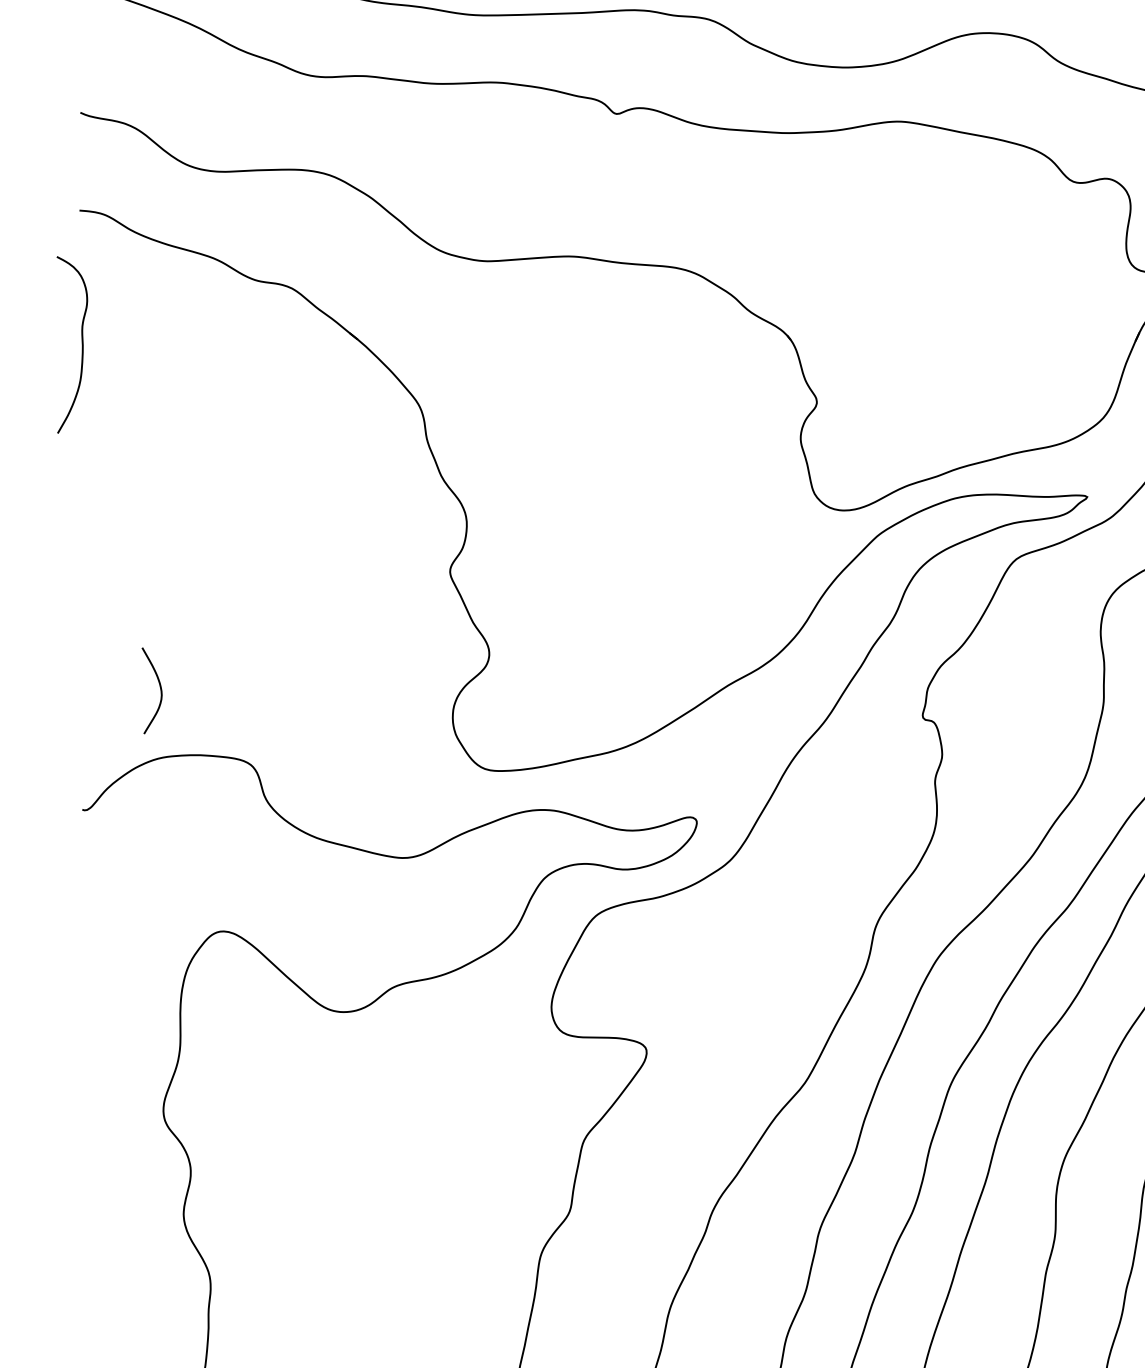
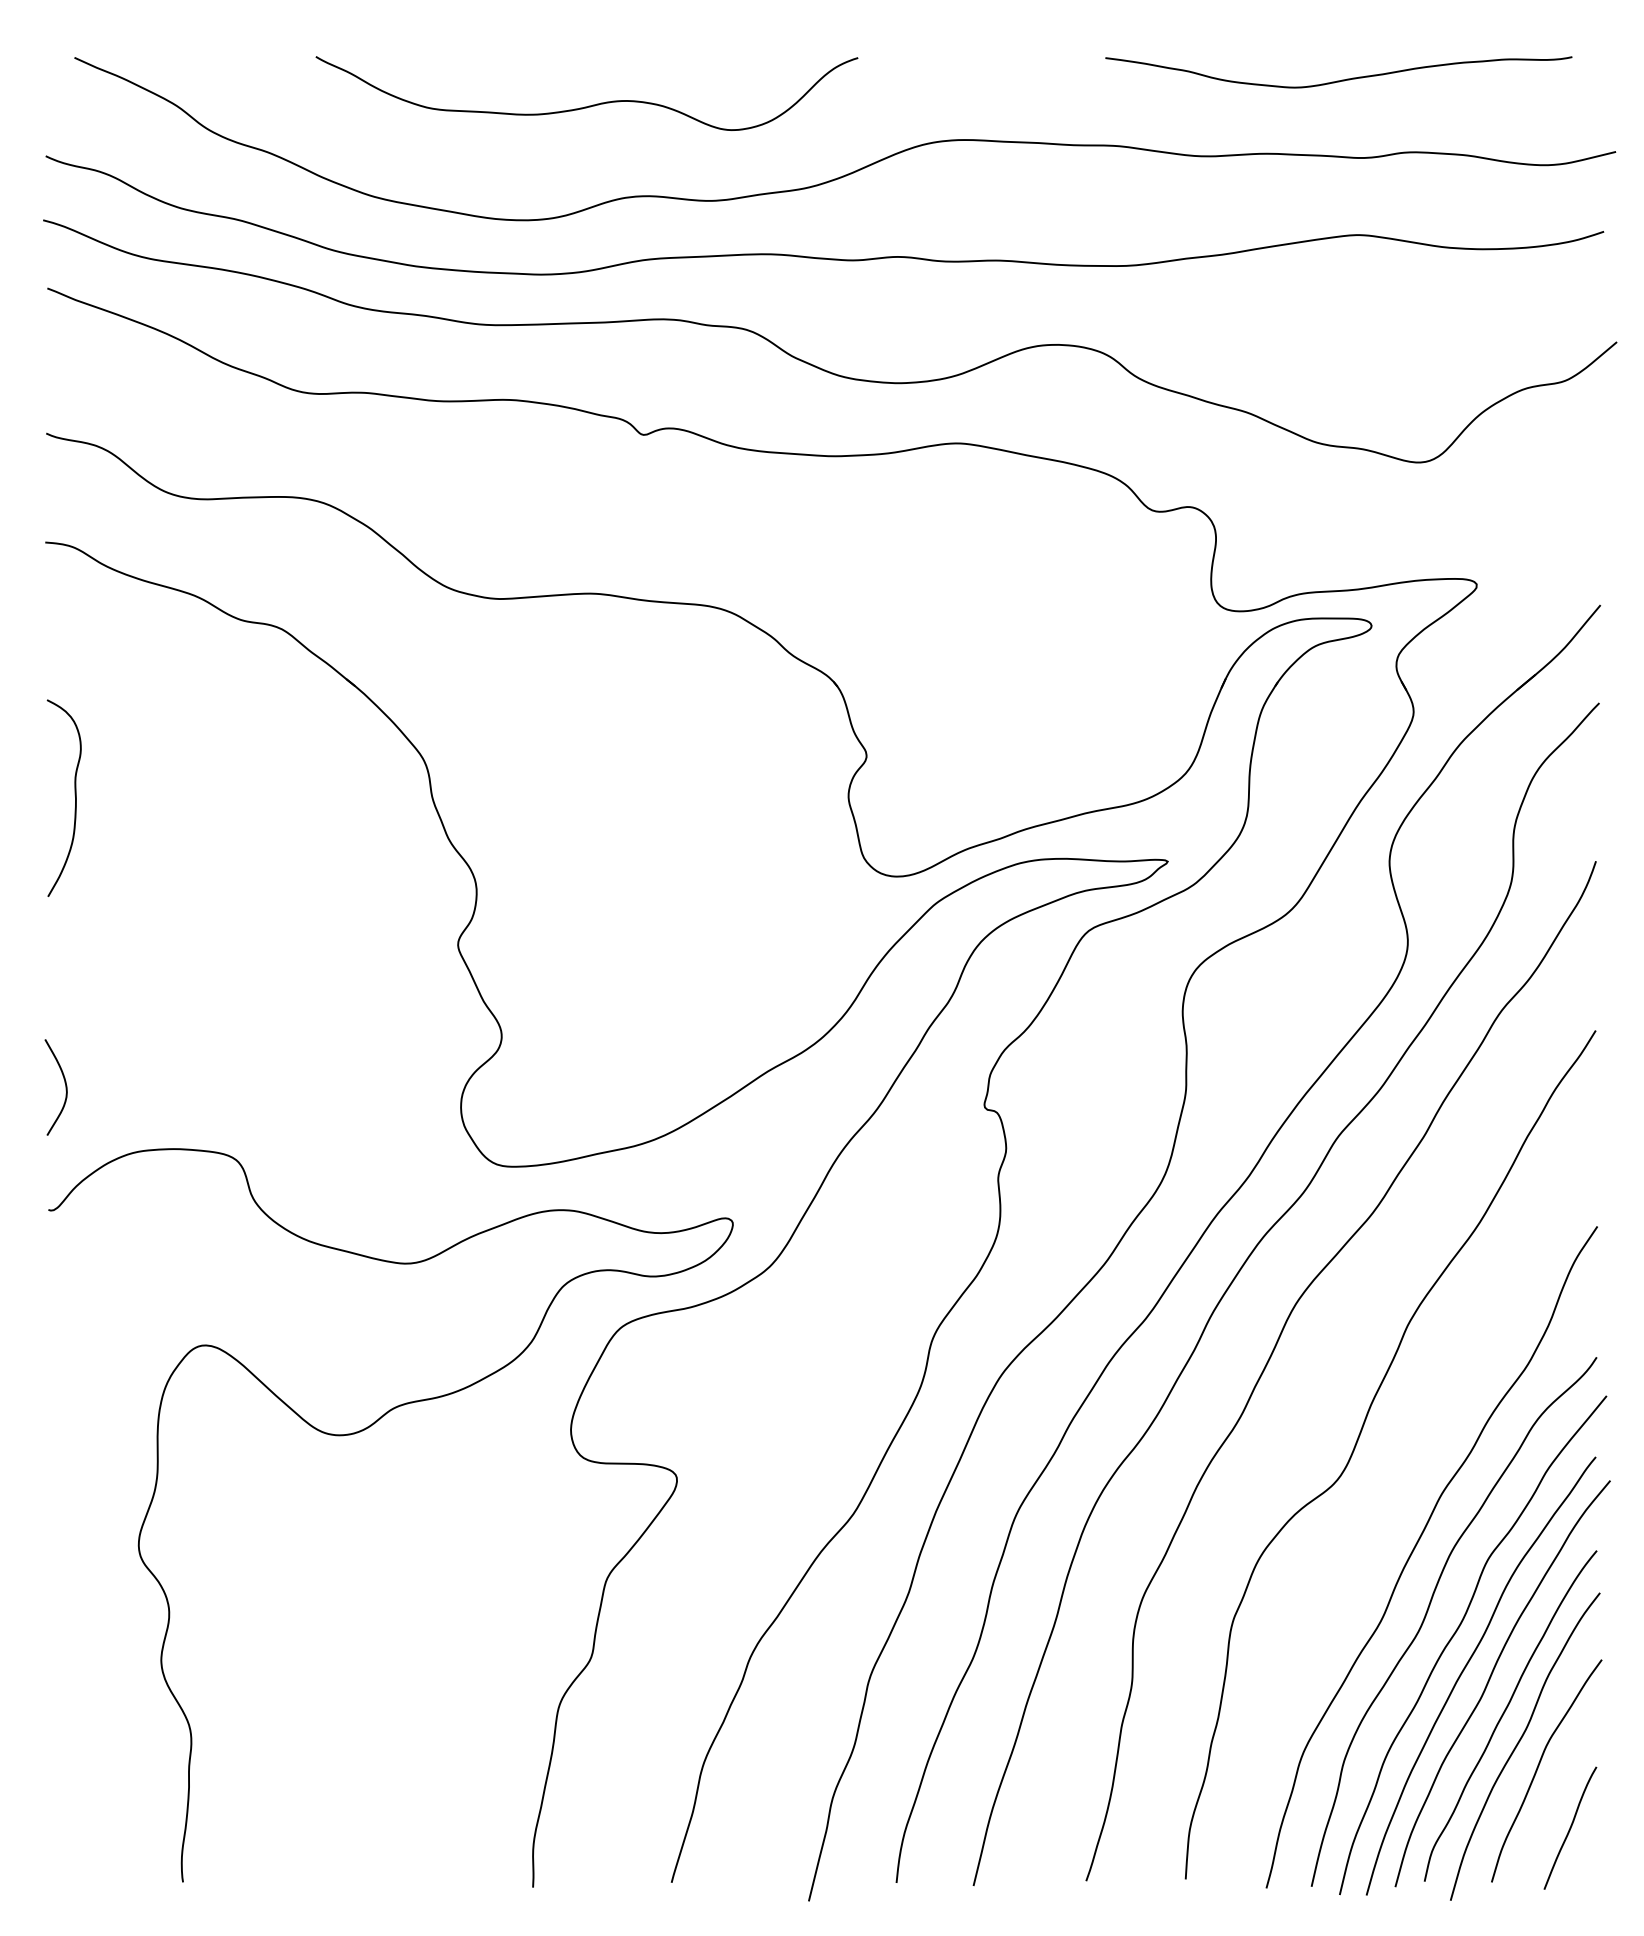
curve: (81, 342) -> (74, 795), moved
curve: (159, 687) -> (64, 1083), moved

